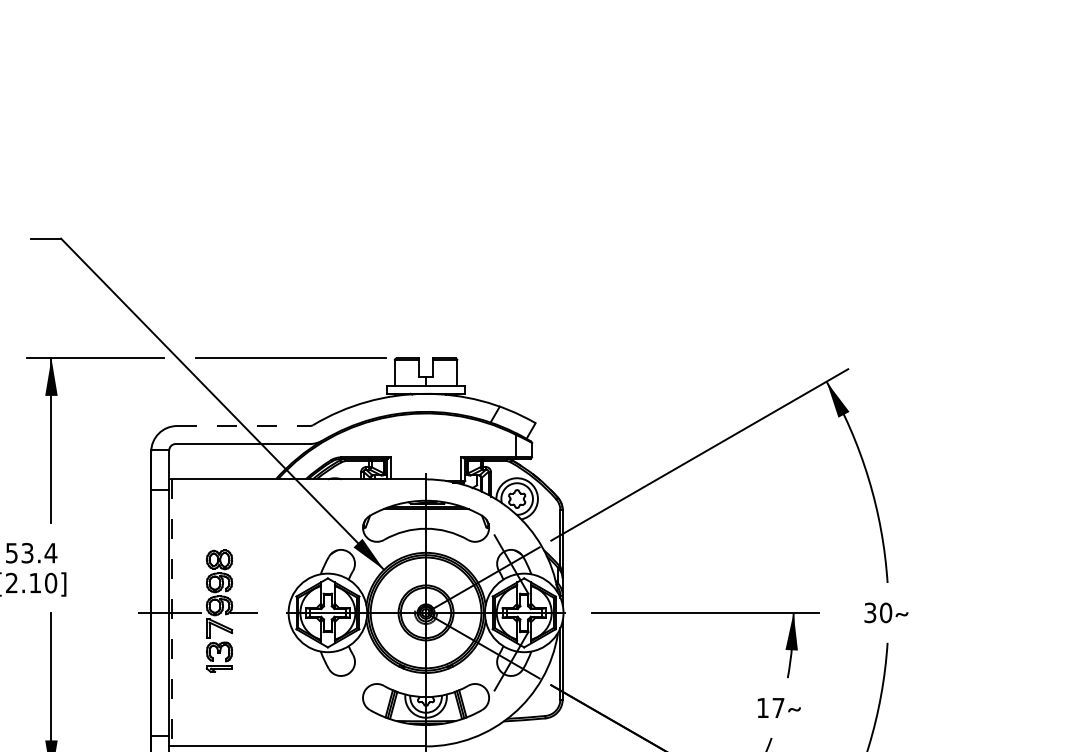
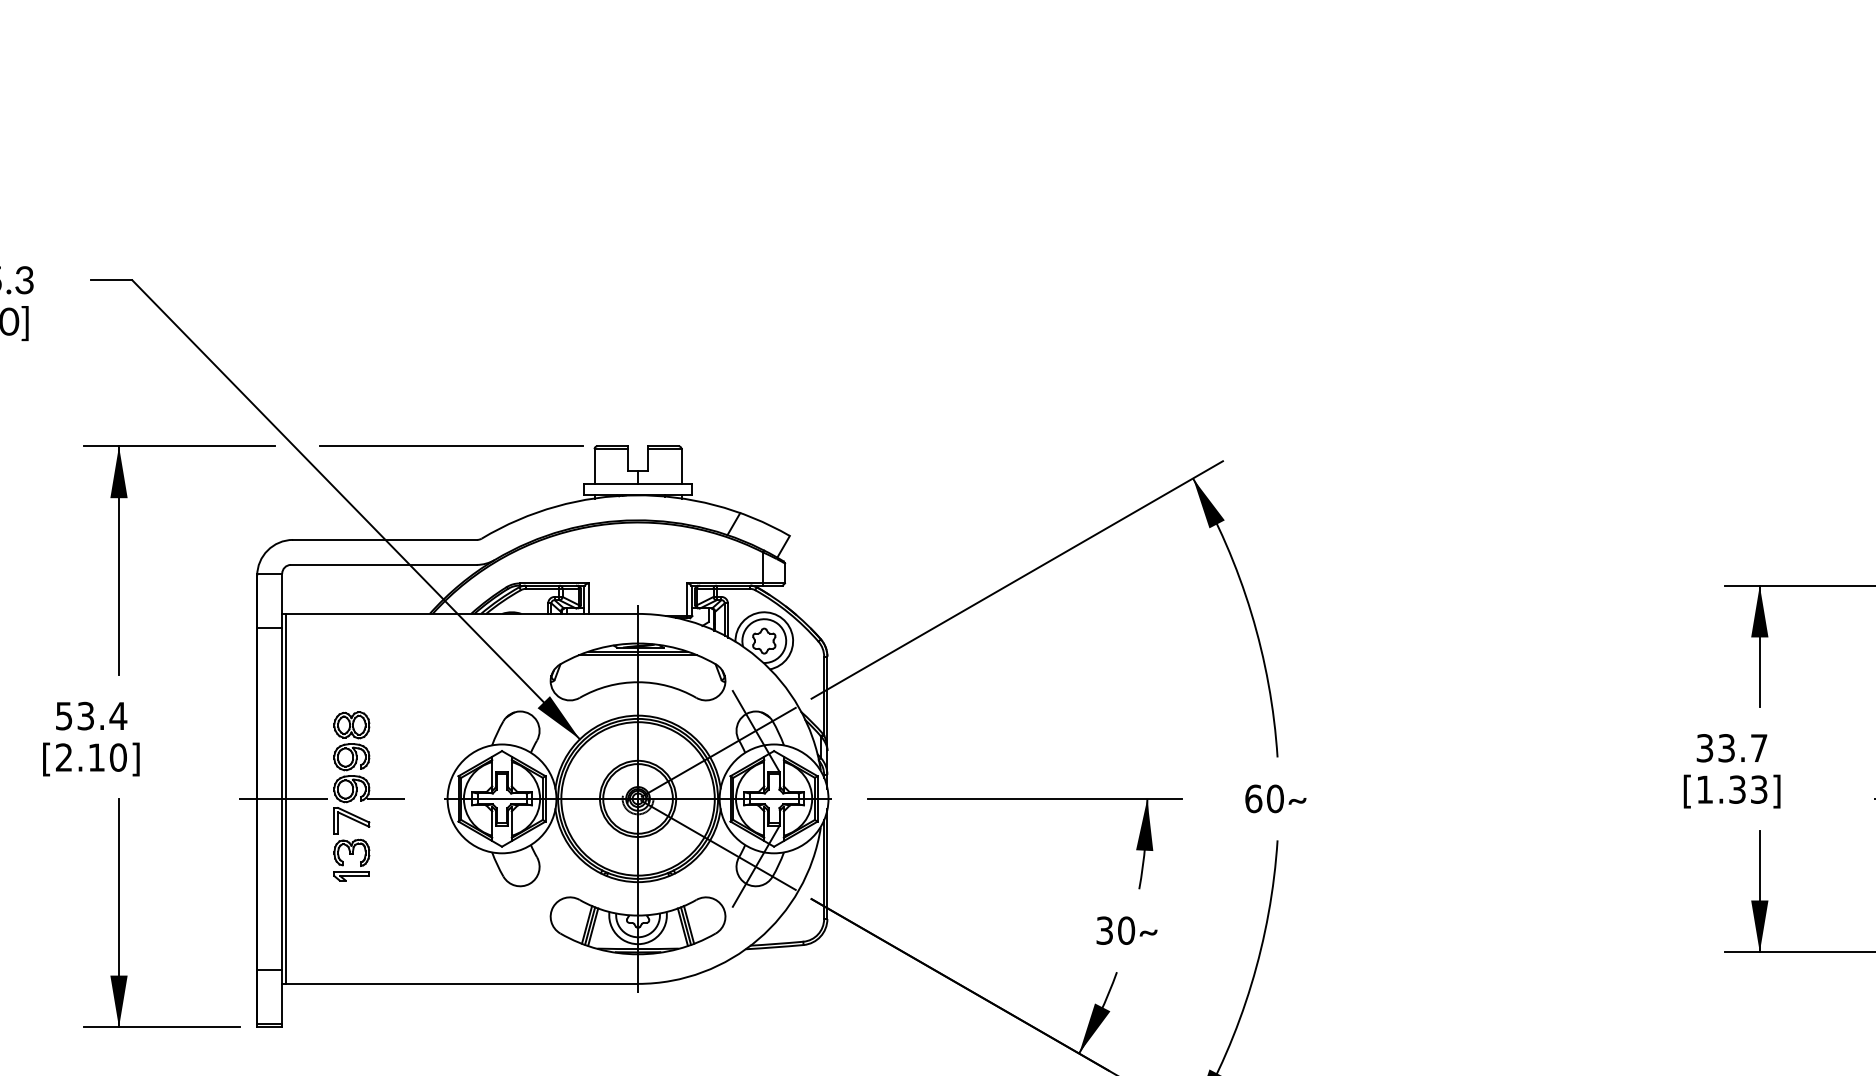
line: (243, 425) -> (385, 539), dashed -> solid
line: (172, 612) -> (286, 798), dashed -> solid
text: (870, 612) -> (1253, 798), 30 -> 60
text: (770, 707) -> (1115, 930), 17 -> 30

